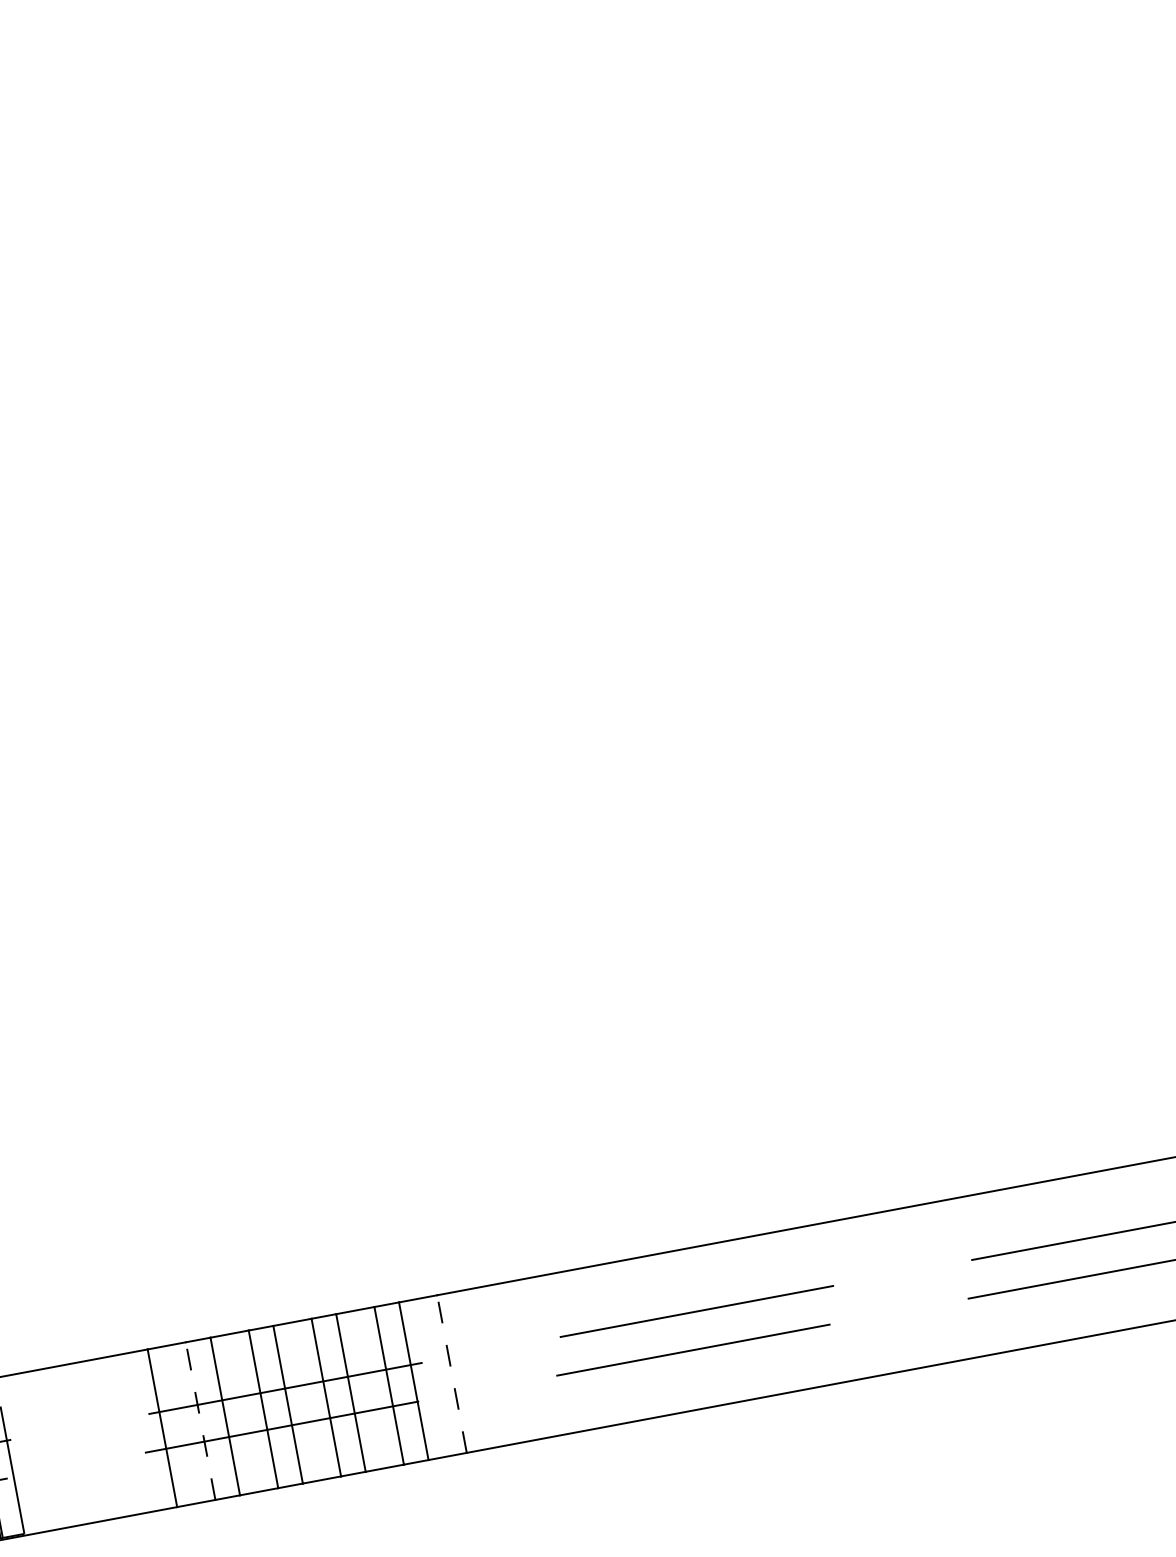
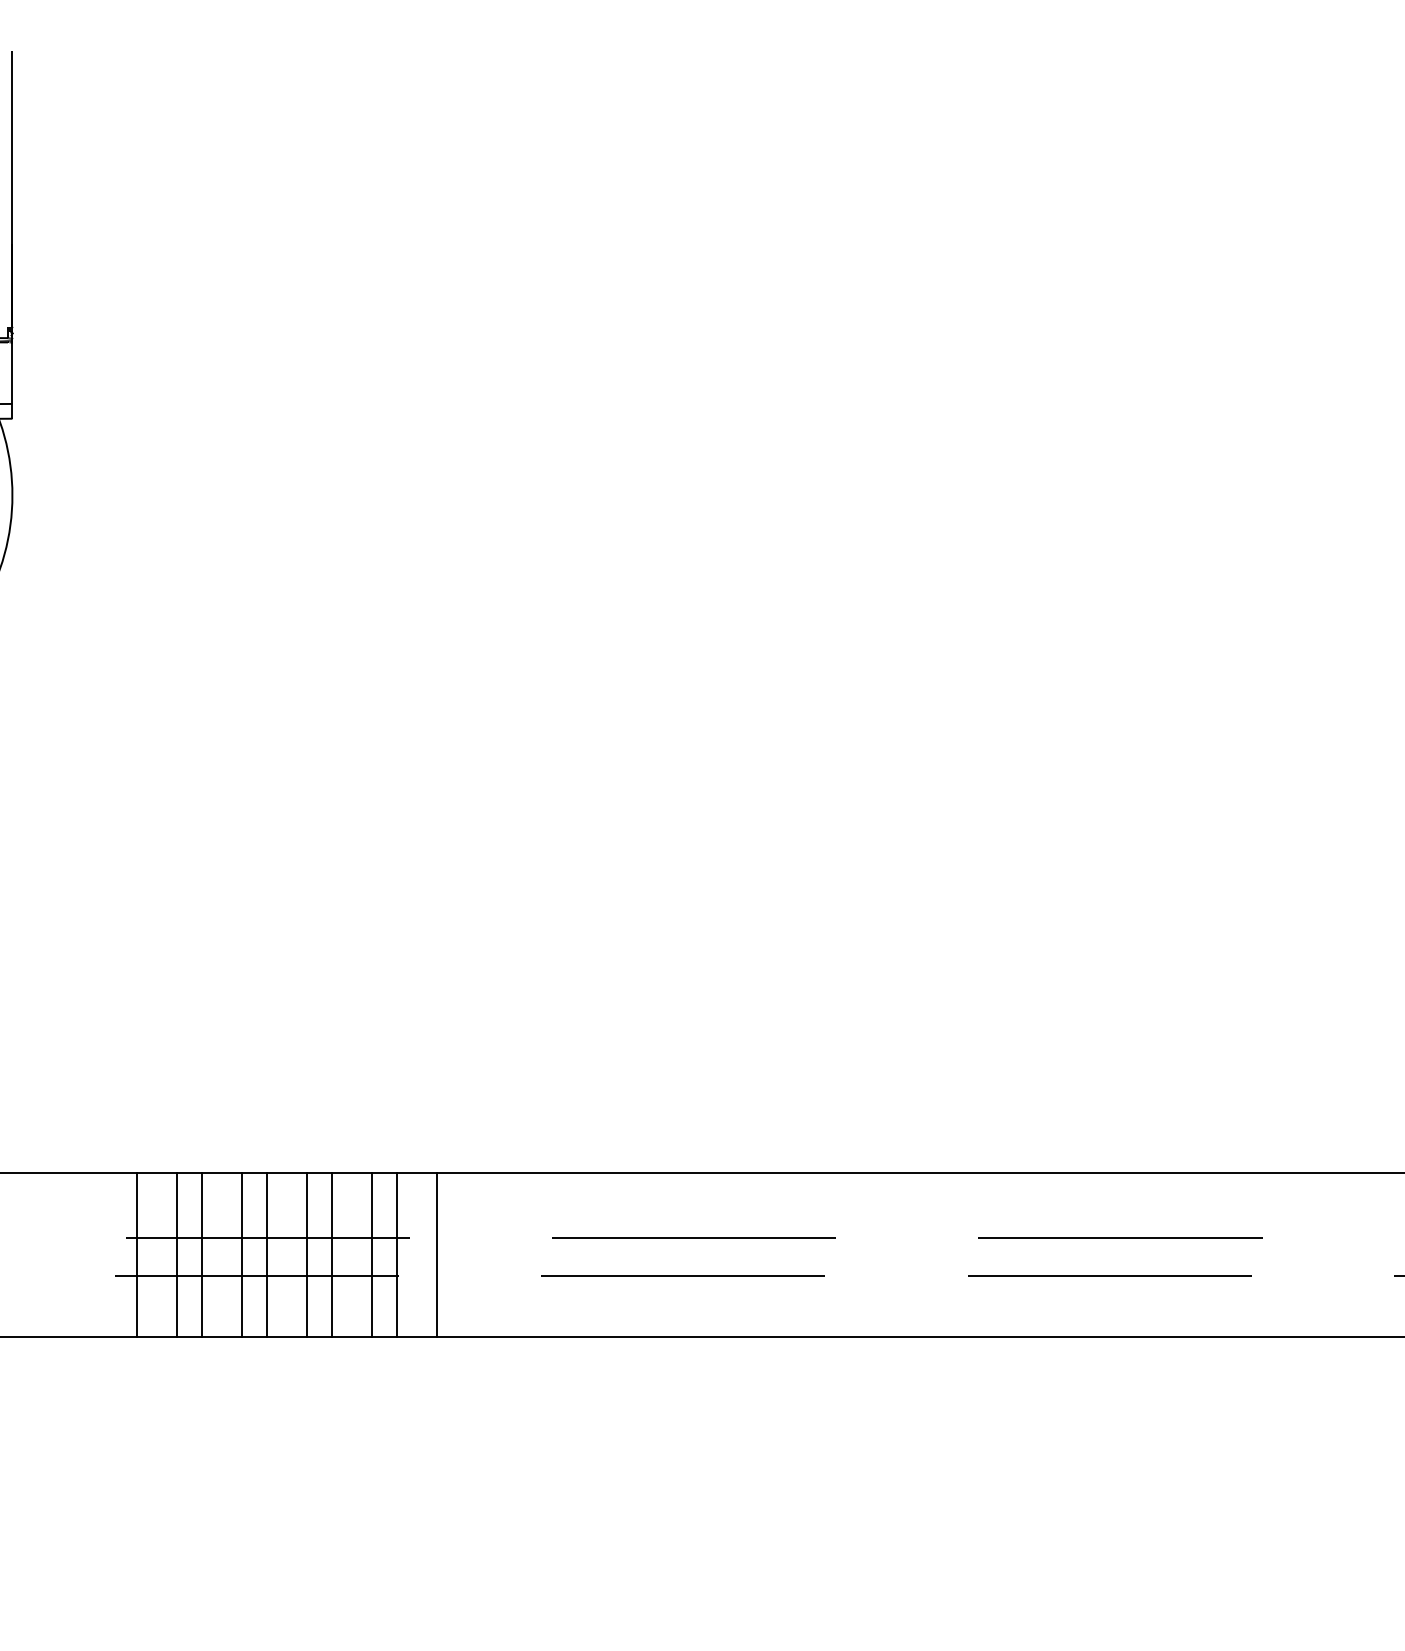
line: (452, 1374) -> (437, 1255), dashed -> solid
line: (200, 1421) -> (176, 1255), dashed -> solid

